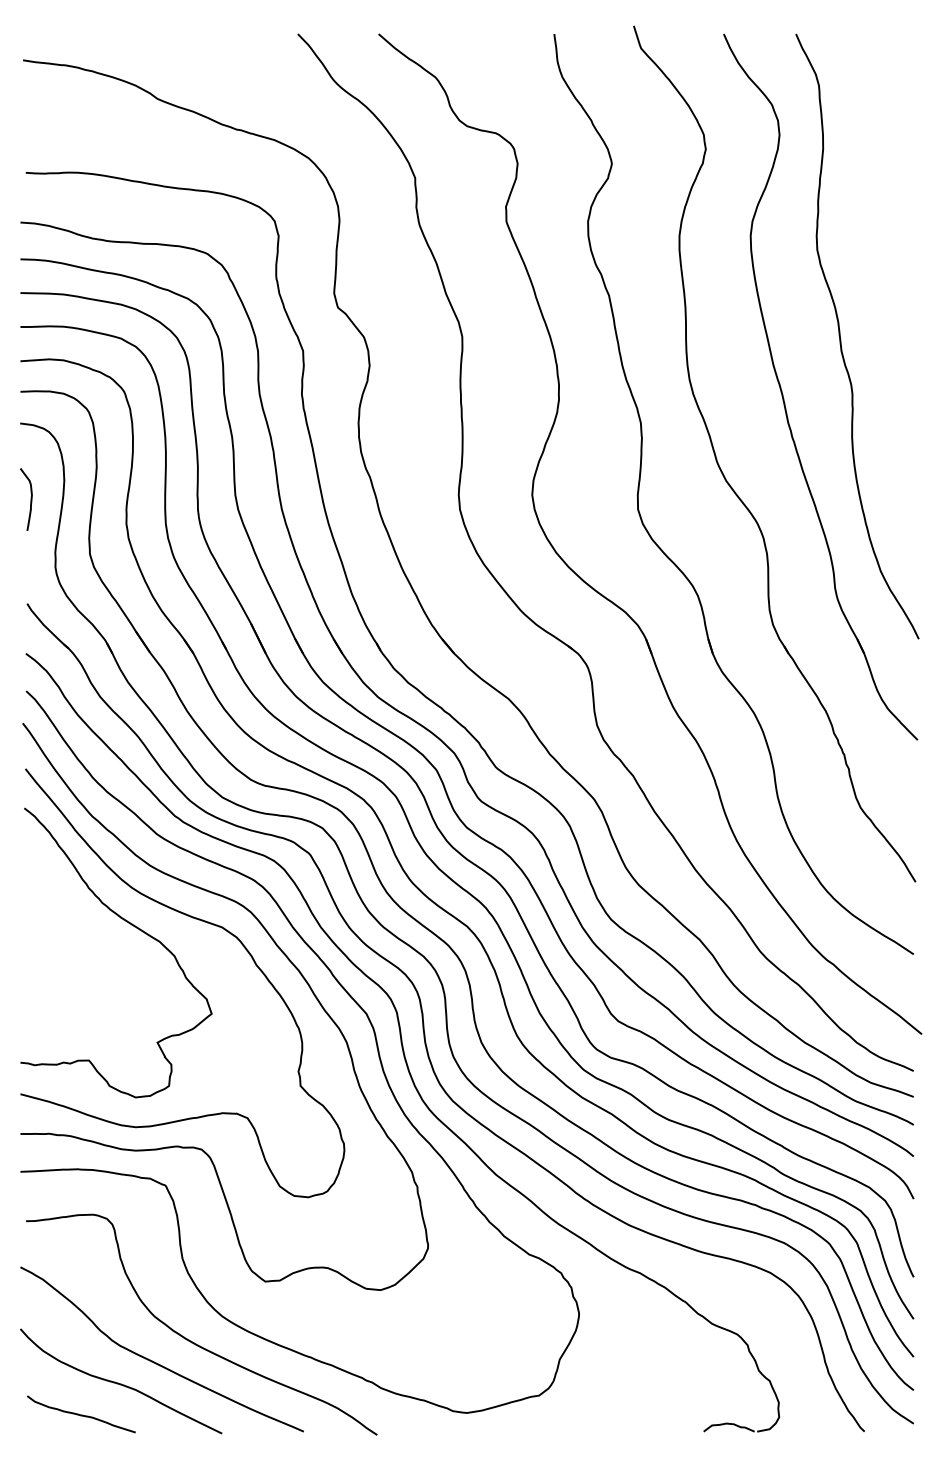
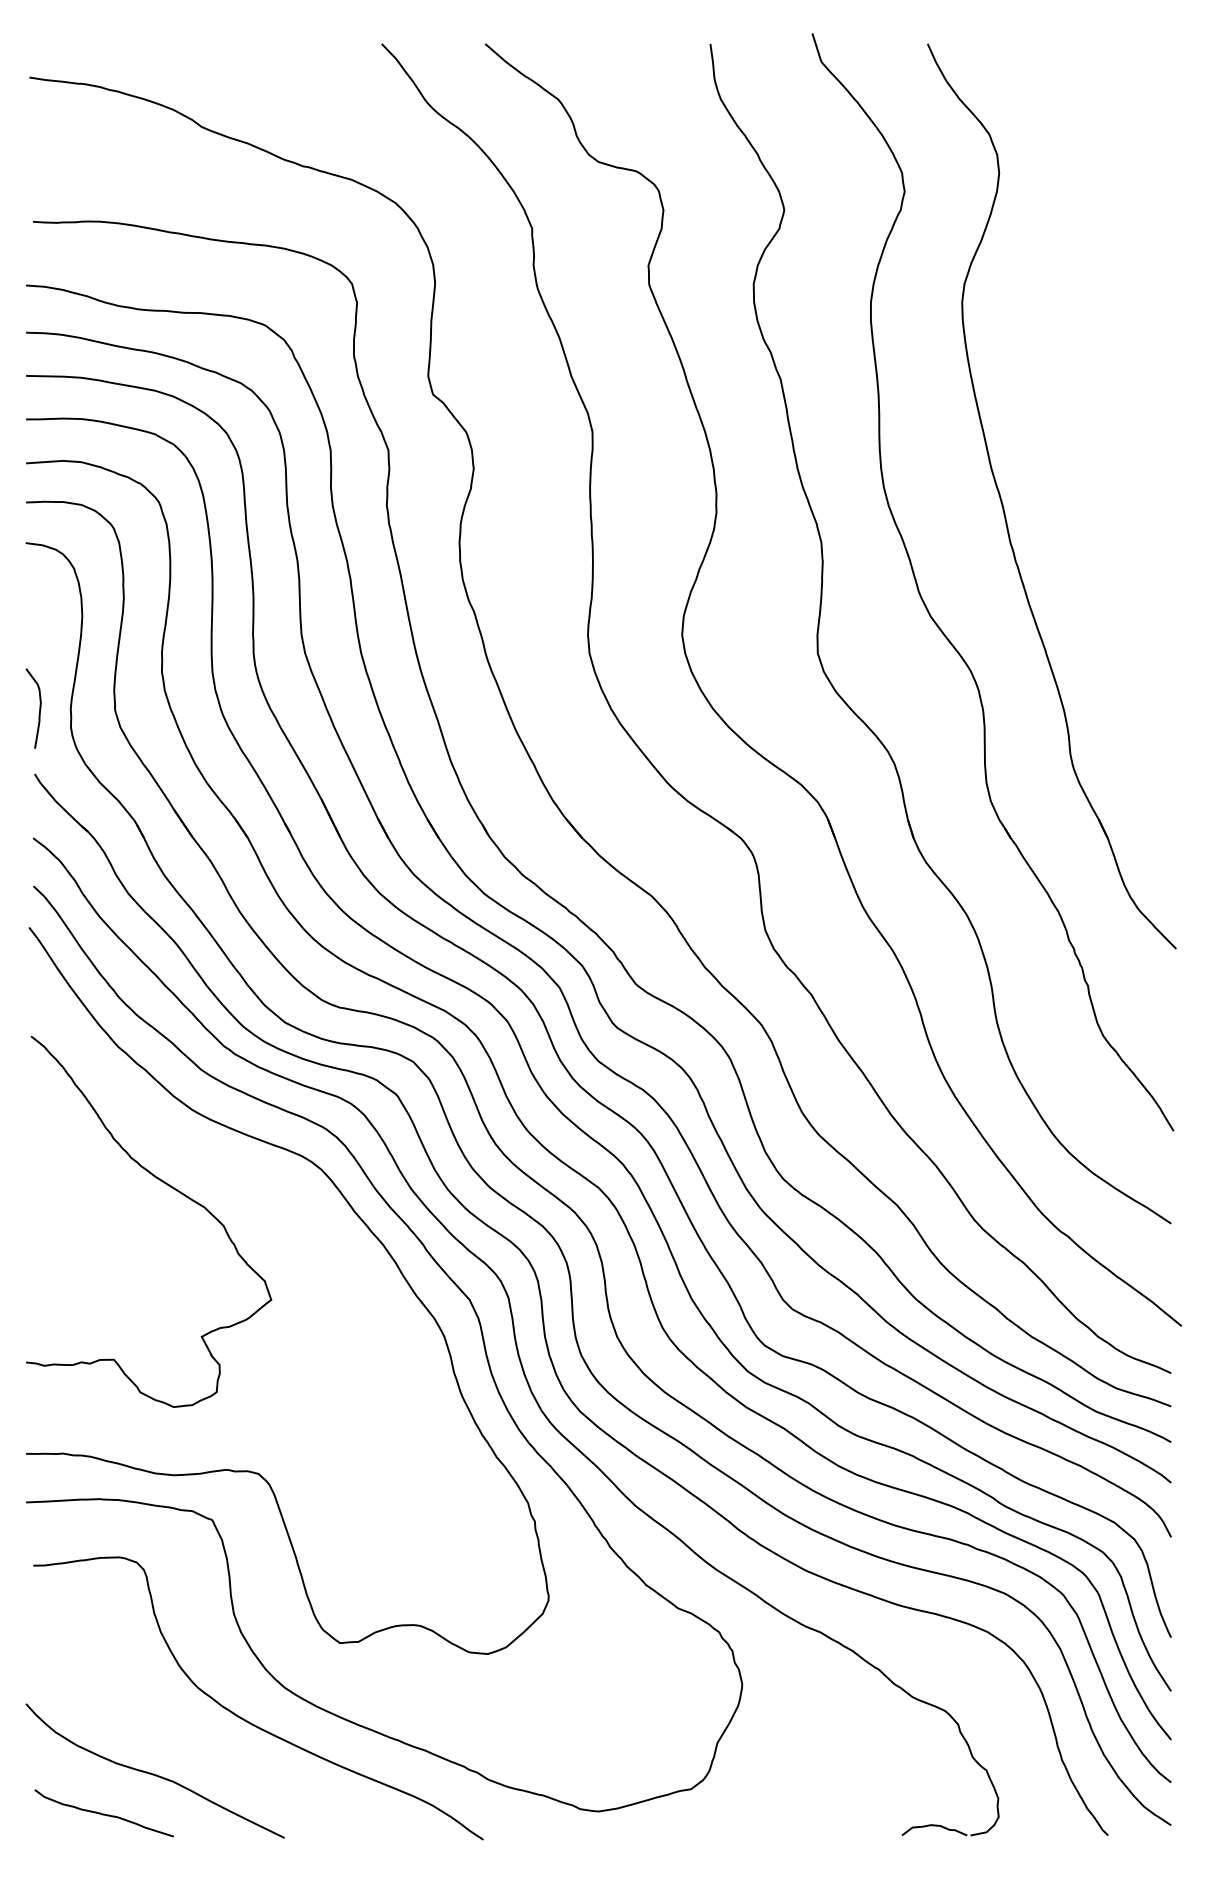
curve: (841, 339) -> (1078, 435), removed
curve: (30, 499) -> (38, 708), moved
curve: (201, 921) -> (258, 1181), removed
curve: (154, 1361) -> (197, 1745), removed

